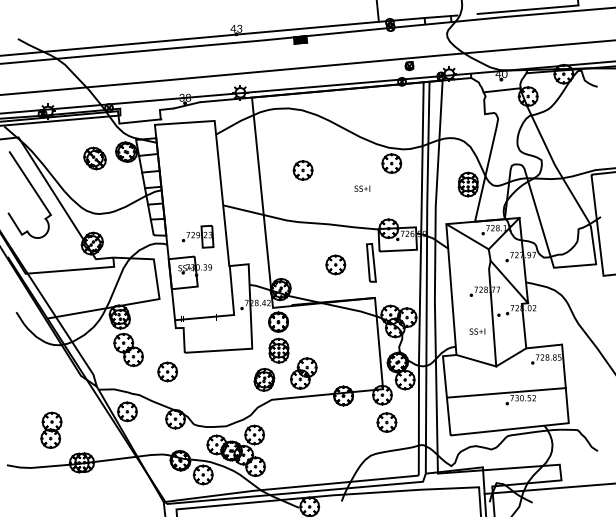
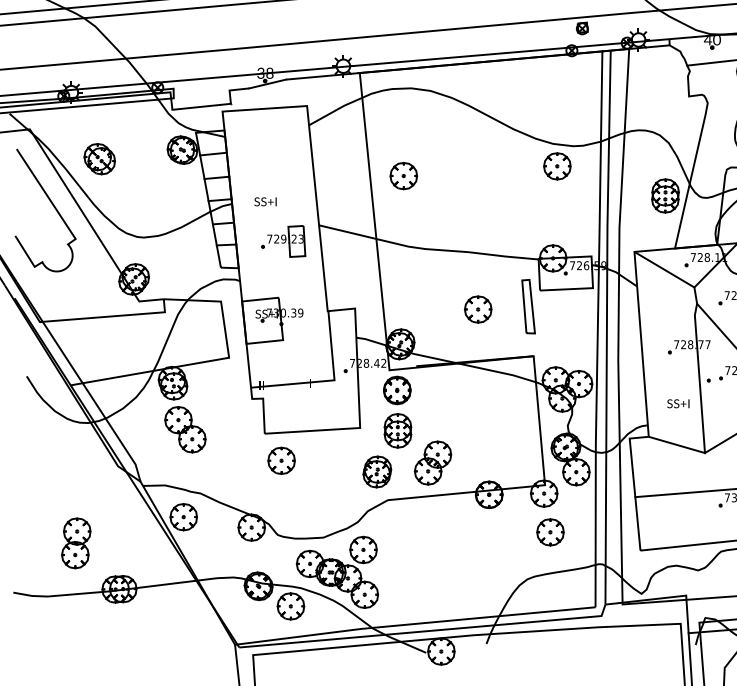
part: (94, 158) -> (99, 159), moved
part: (302, 170) -> (402, 176), moved
text: (362, 188) -> (265, 201), moved
part: (197, 236) -> (282, 241), moved
part: (167, 371) -> (281, 460), moved

